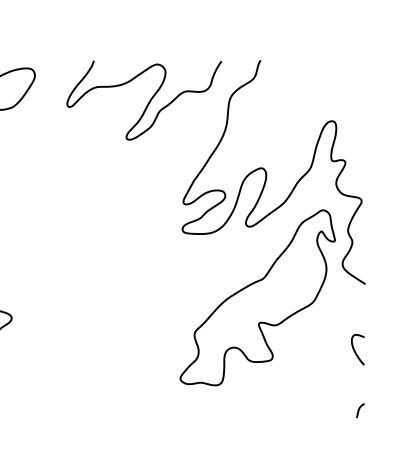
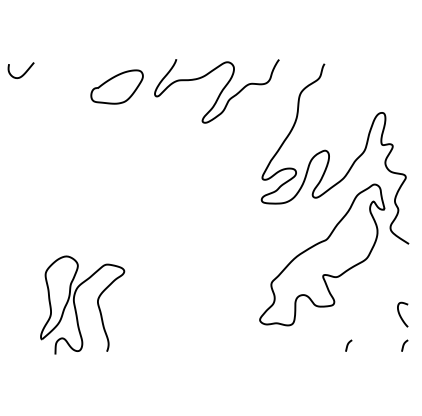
curve: (147, 103) -> (219, 93), moved
curve: (355, 349) -> (400, 314), moved
curve: (290, 410) -> (348, 345), added

